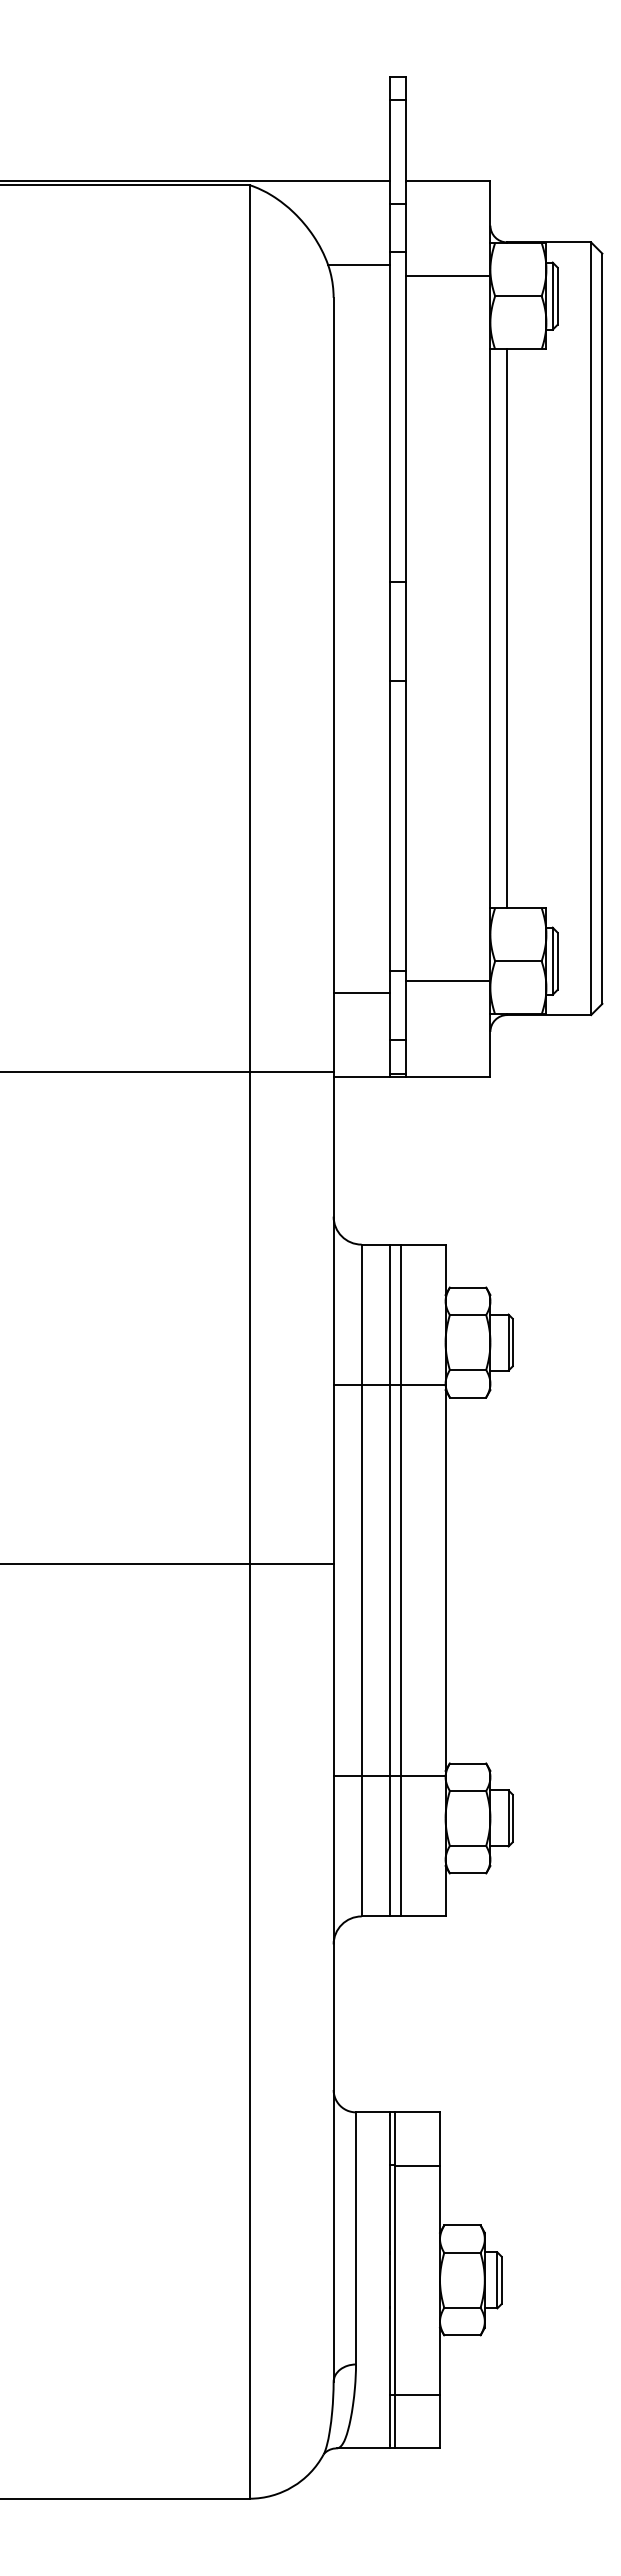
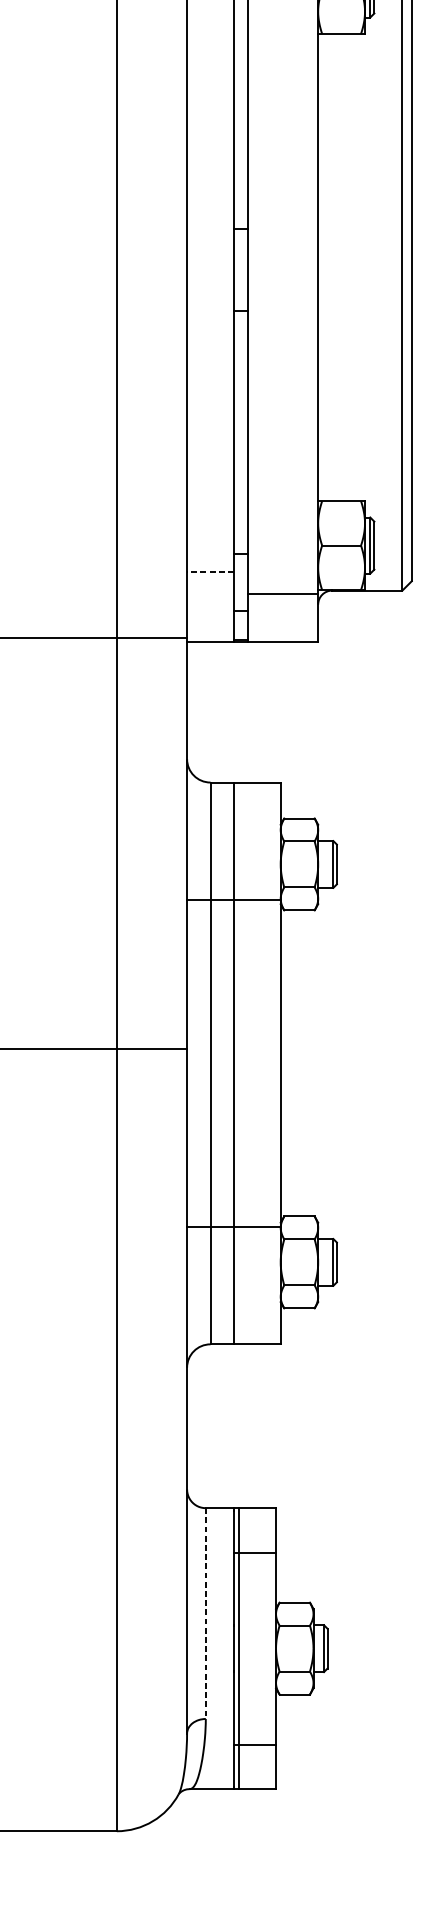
line: (507, 628) -> (332, 267), removed
line: (448, 981) -> (283, 594), moved
line: (361, 992) -> (210, 571), solid -> dashed
line: (400, 1580) -> (243, 1063), removed
line: (356, 2238) -> (206, 1613), solid -> dashed

